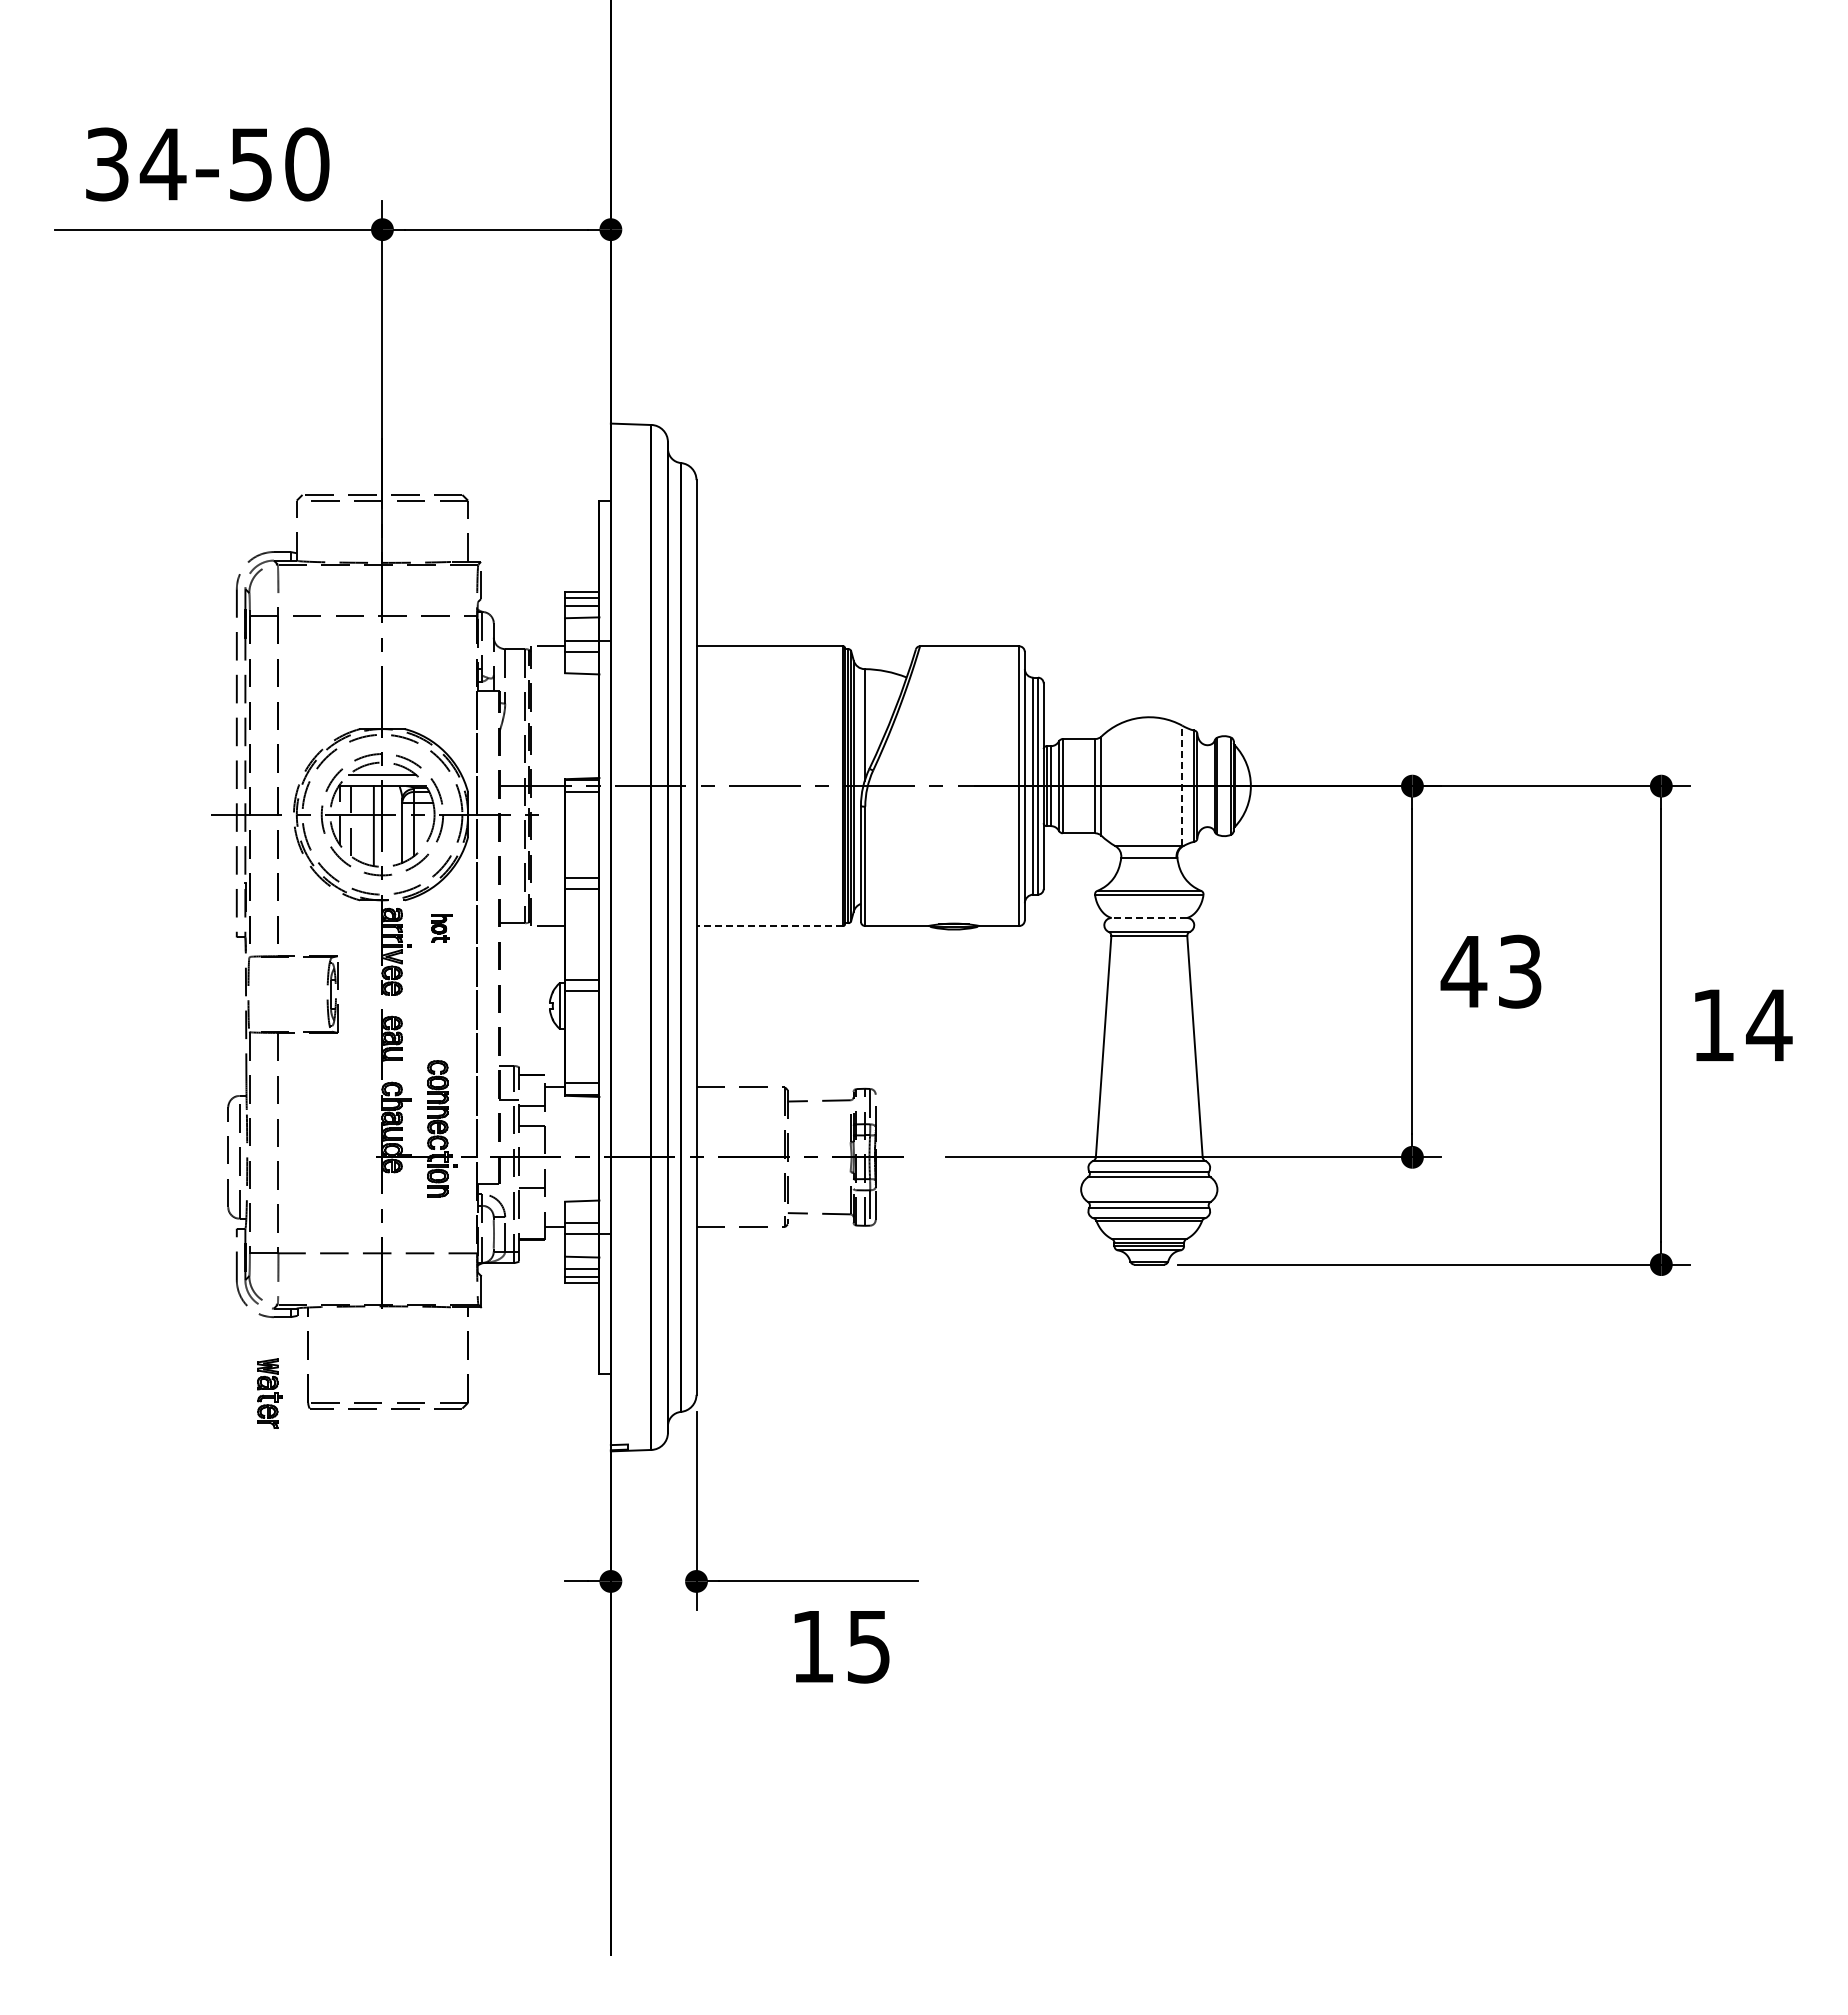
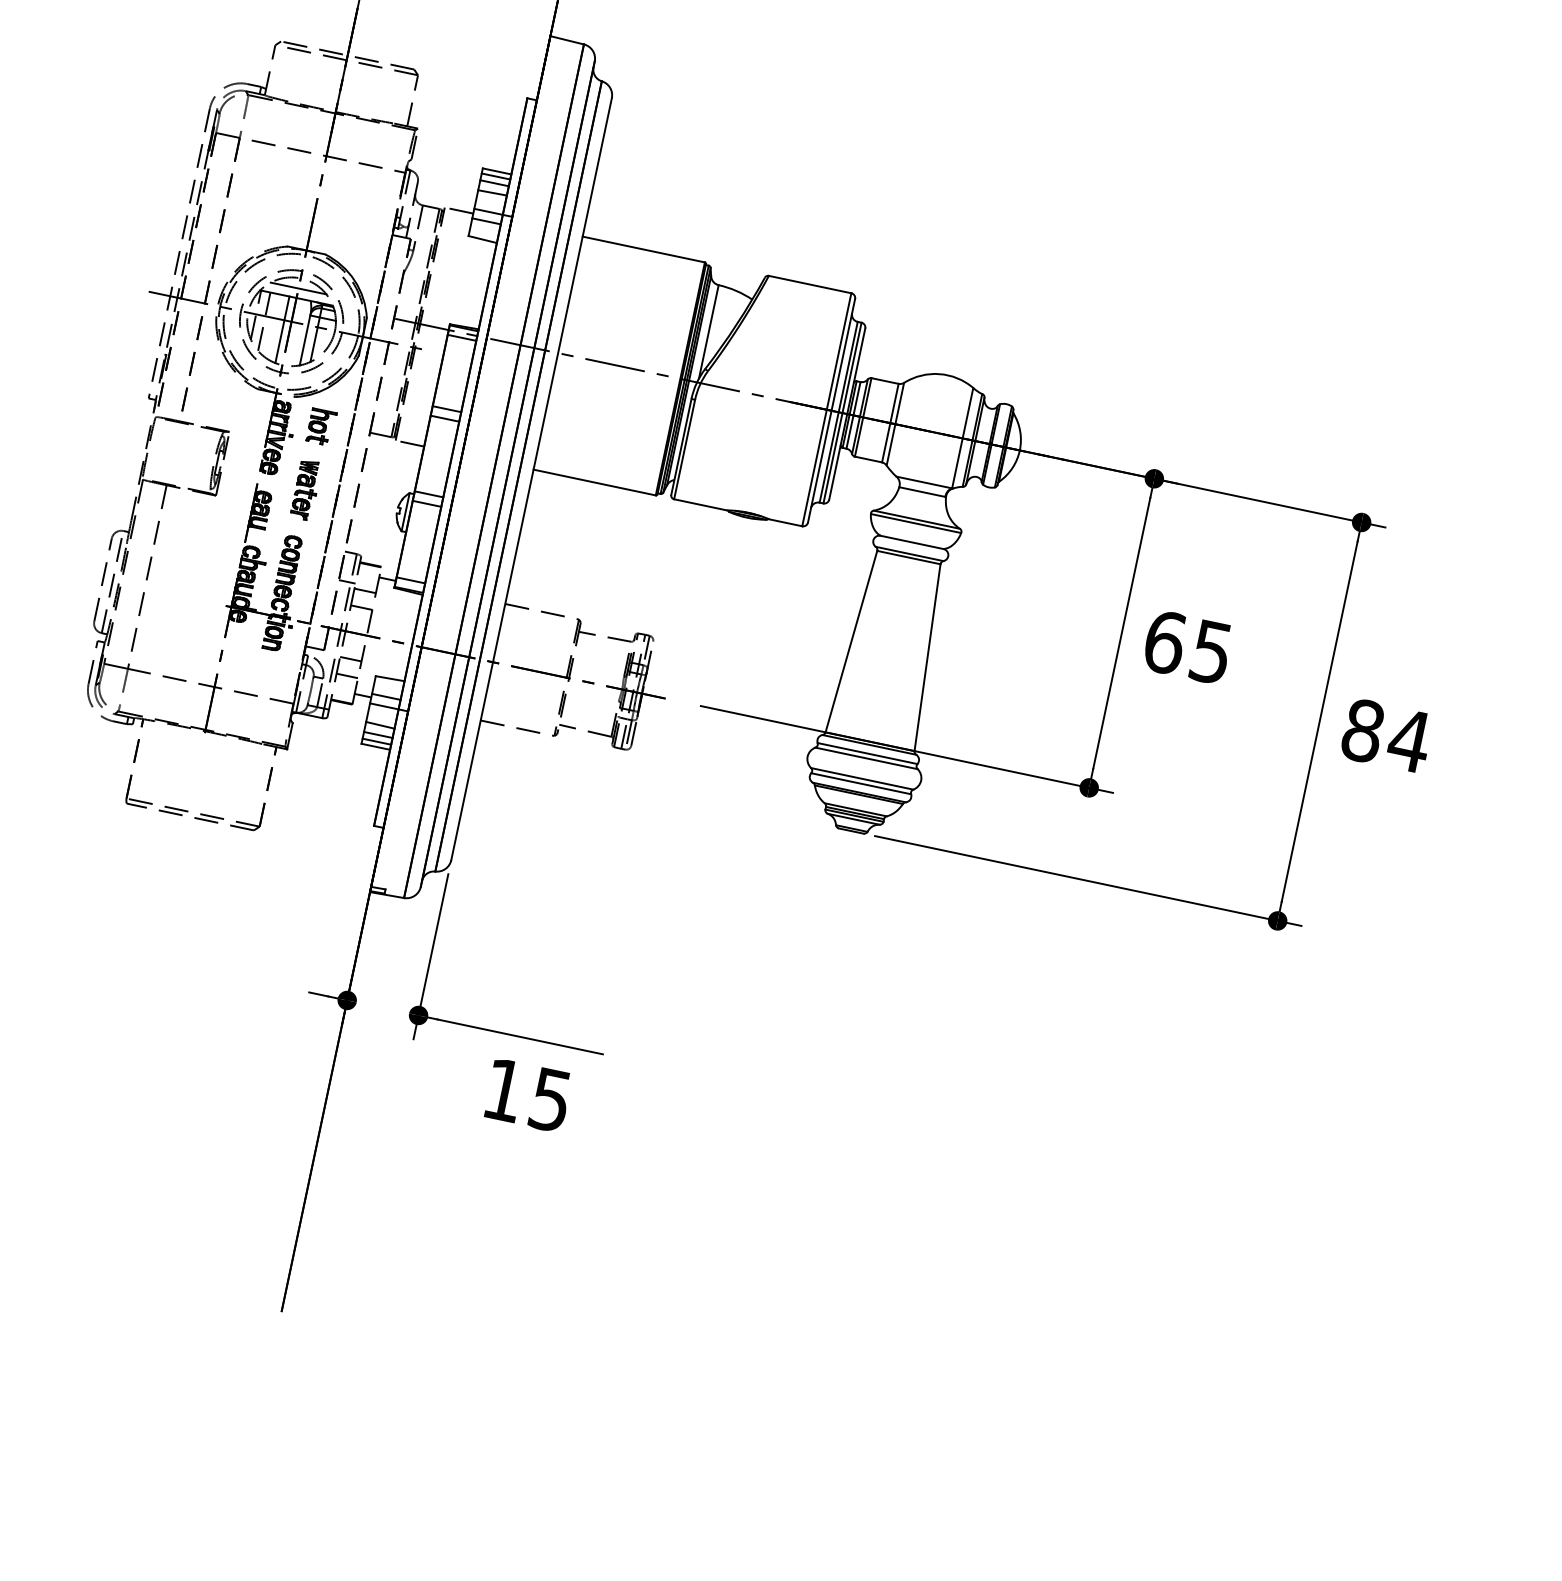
line: (1182, 785) -> (962, 437), dashed -> solid
line: (1149, 918) -> (912, 542), dashed -> solid
line: (769, 926) -> (594, 482), dashed -> solid
part: (442, 928) -> (321, 427), size x1.43
text: (1490, 971) -> (1186, 646), 43 -> 65
text: (1713, 1025) -> (1363, 730), 14 -> 84
line: (532, 1208) -> (347, 676), added
part: (269, 1393) -> (305, 489), moved

